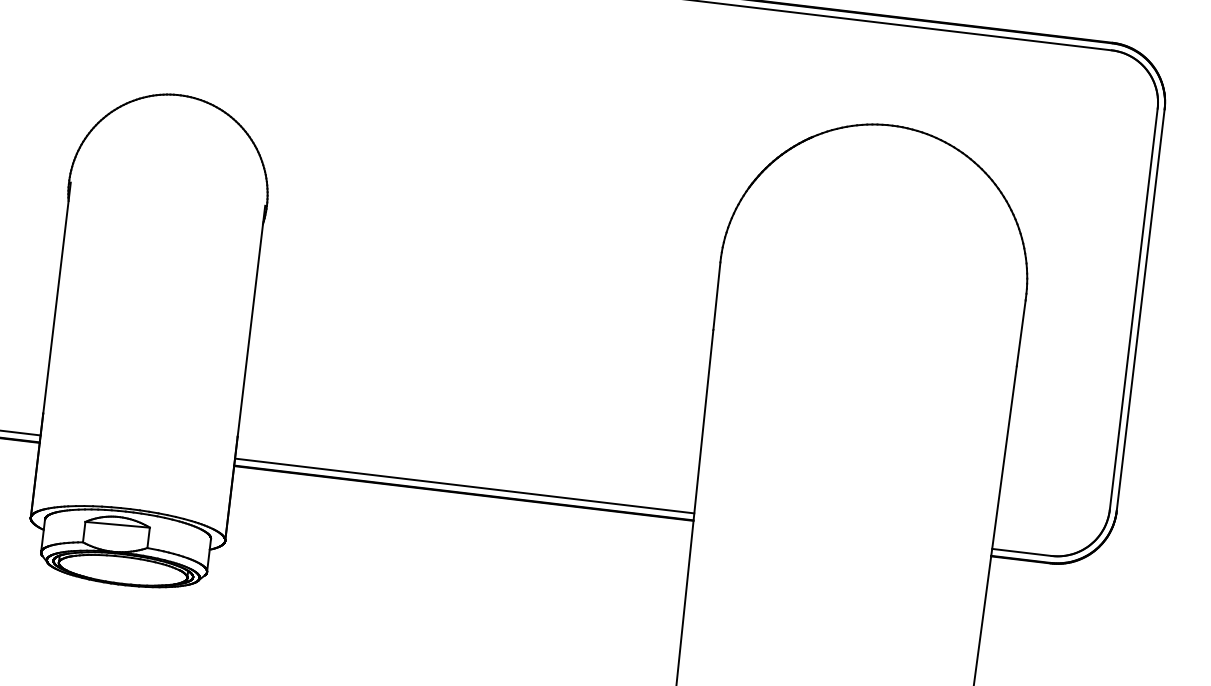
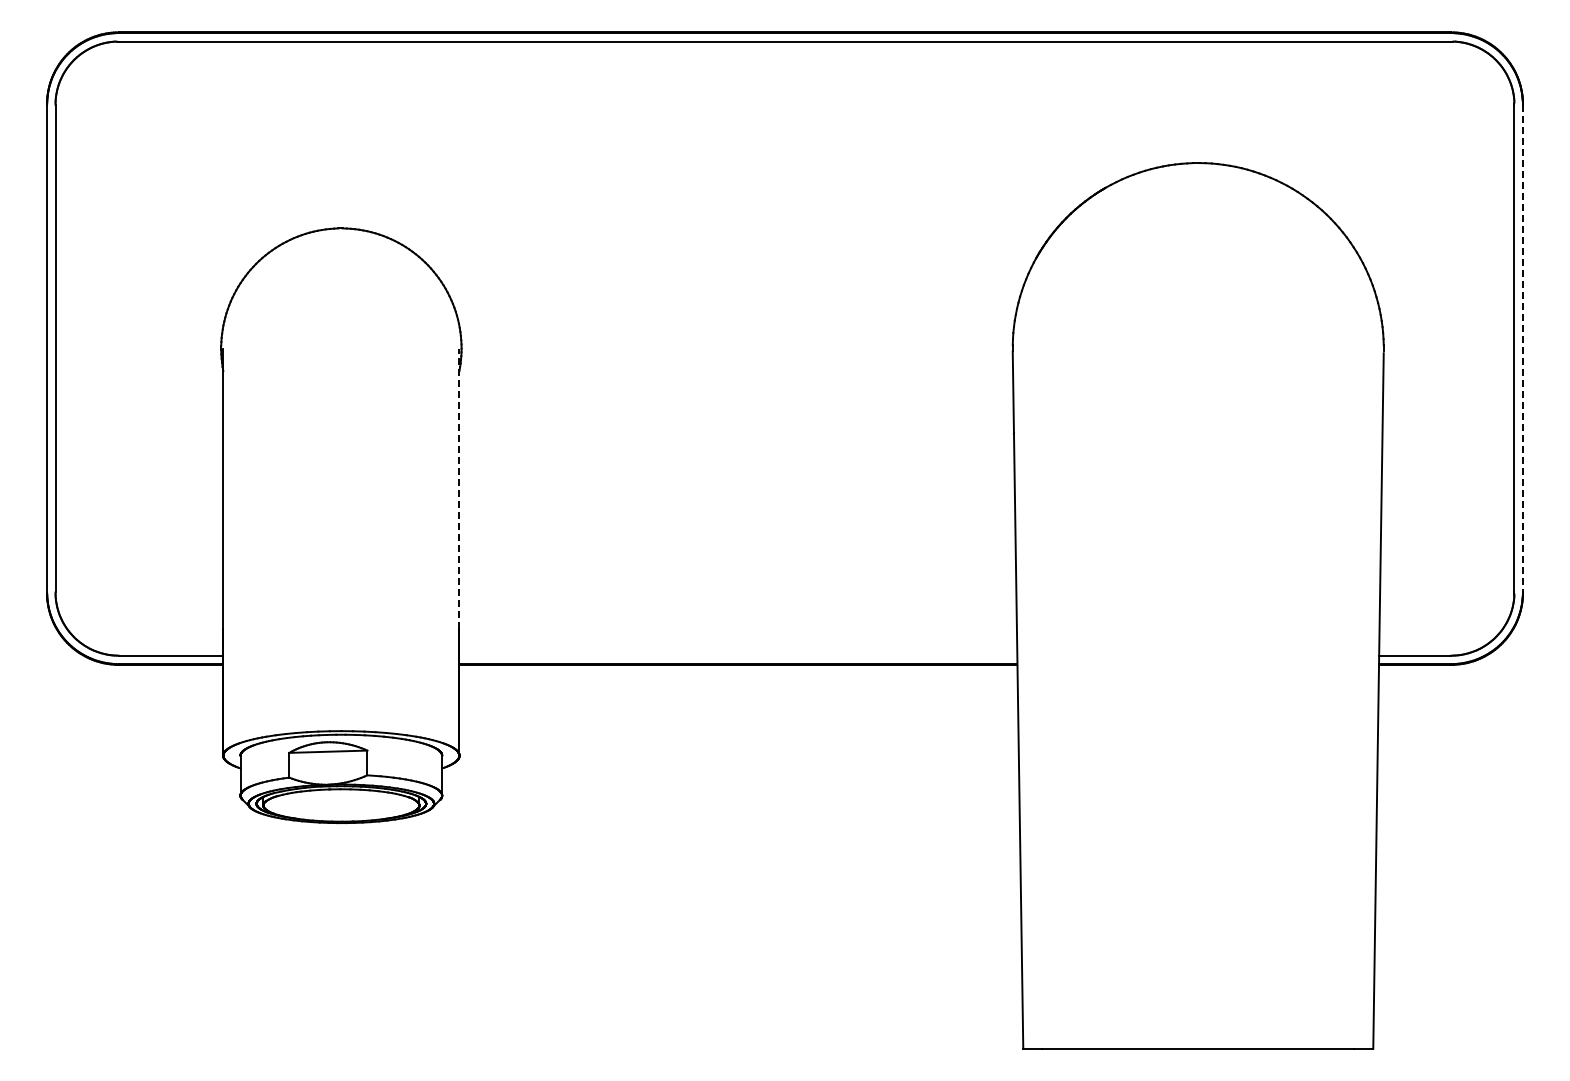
line: (1140, 310) -> (1522, 348), solid -> dashed
line: (251, 320) -> (459, 488), solid -> dashed
line: (464, 485) -> (738, 655), removed

